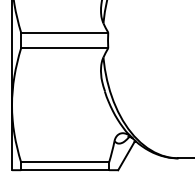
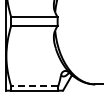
line: (64, 162) -> (34, 86), solid -> dashed

